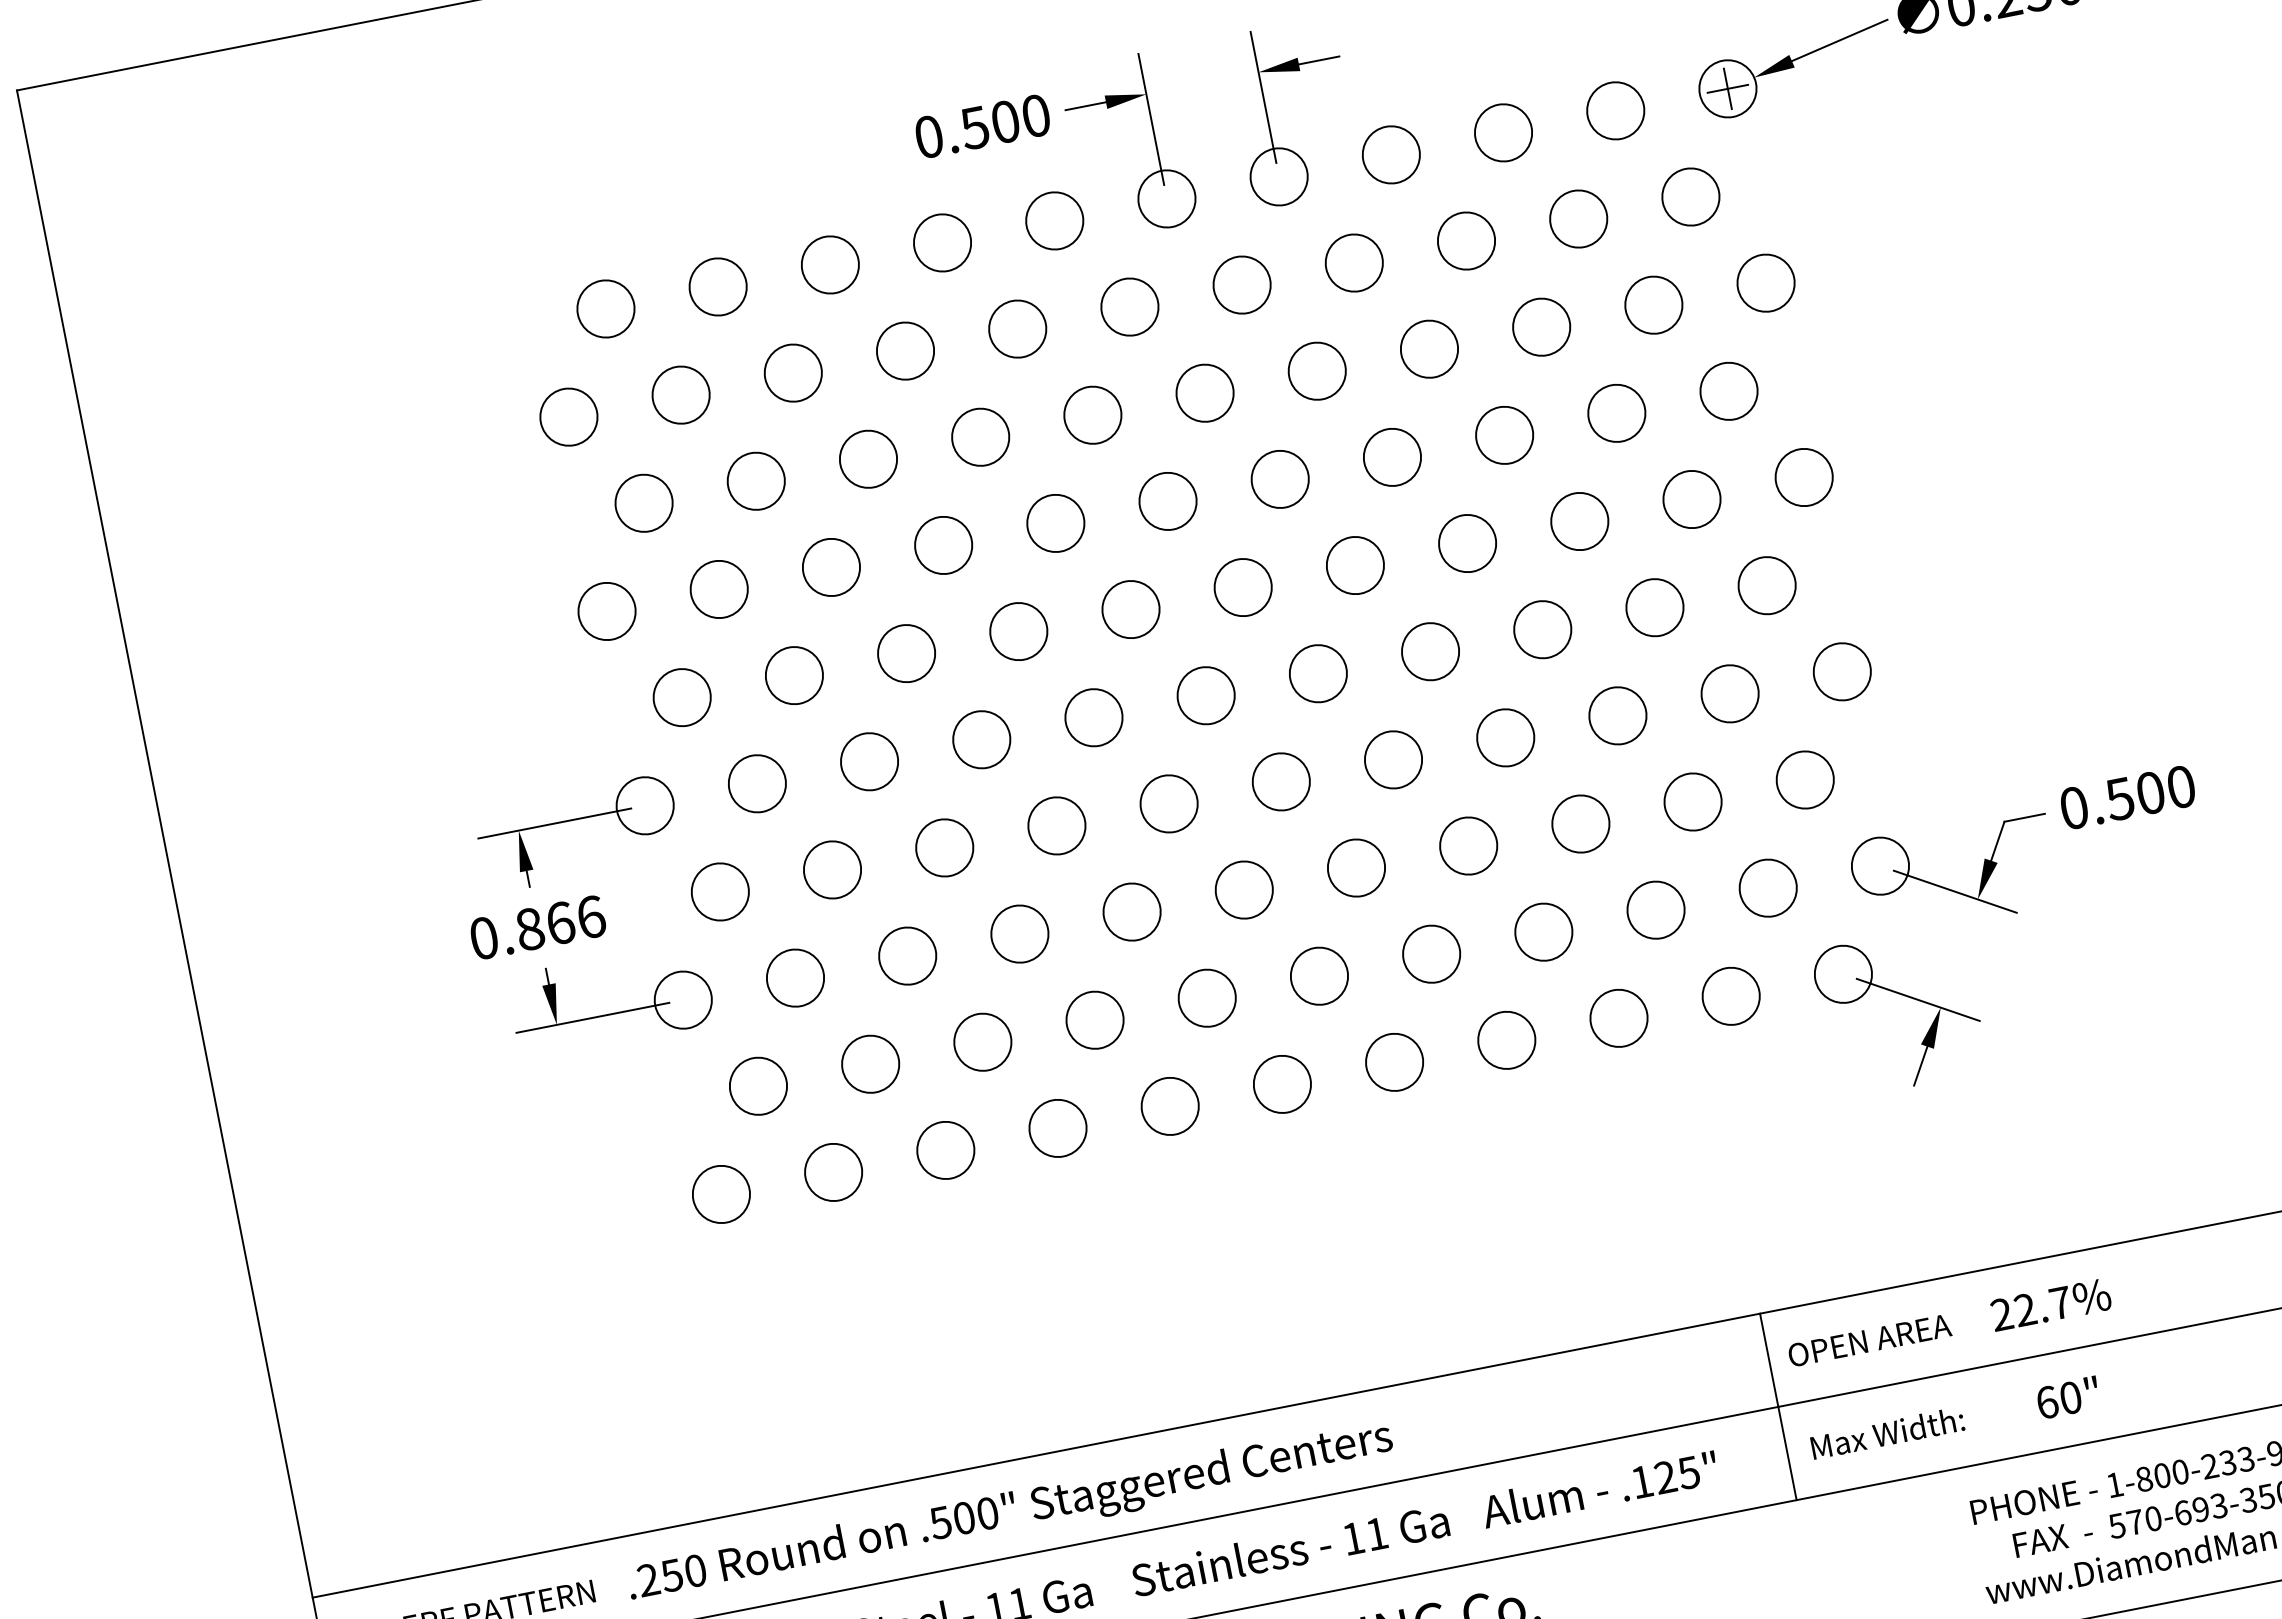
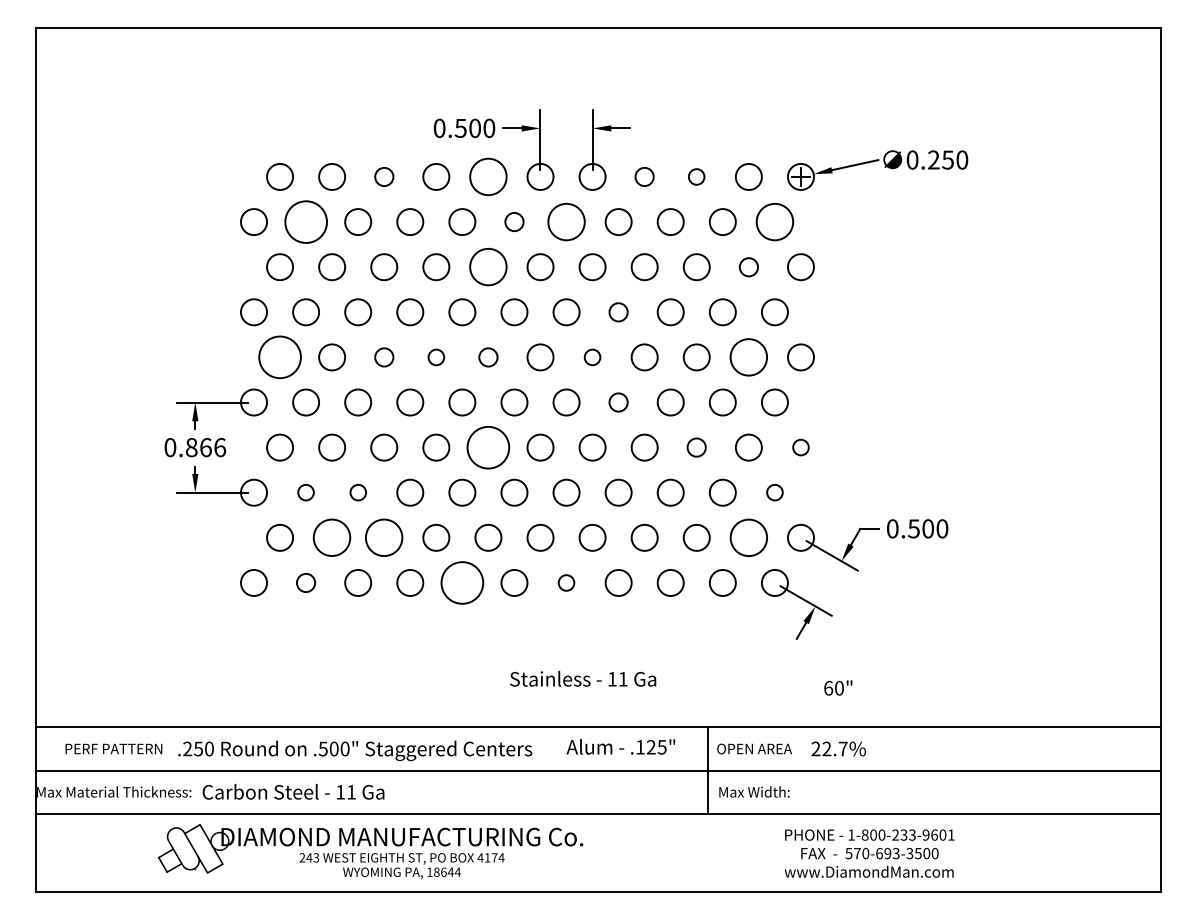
circle: (1502, 131) -> (696, 176), size x0.6
circle: (1390, 153) -> (644, 176), size x0.7
circle: (1690, 198) -> (774, 222), size x1.4
circle: (1054, 219) -> (488, 176), size x1.4
circle: (830, 263) -> (384, 176), size x0.7
circle: (1242, 286) -> (566, 222), size x1.4
circle: (1129, 305) -> (514, 221), size x0.7
circle: (1653, 306) -> (748, 267), size x0.7
circle: (679, 394) -> (305, 221), size x1.6
circle: (1093, 415) -> (488, 267), size x1.4
circle: (1392, 457) -> (618, 312), size x0.7
circle: (1691, 499) -> (748, 357), size x1.4
circle: (1355, 565) -> (592, 357), size x0.6
circle: (1131, 609) -> (488, 357), size x0.7
circle: (1019, 631) -> (436, 357), size x0.6
circle: (1430, 651) -> (618, 402), size x0.7
circle: (907, 653) -> (384, 357), size x0.7
circle: (1841, 671) -> (800, 447), size x0.6
circle: (681, 698) -> (279, 357), size x1.6
circle: (1617, 715) -> (696, 447), size x0.7
circle: (1804, 779) -> (774, 492), size x0.6
circle: (1169, 803) -> (488, 447), size x1.6
circle: (1767, 887) -> (748, 537), size x1.4
circle: (908, 955) -> (358, 492), size x0.6
circle: (794, 977) -> (305, 492), size x0.6
circle: (983, 1041) -> (384, 537), size x1.4
circle: (1394, 1061) -> (566, 582), size x0.6
circle: (871, 1063) -> (332, 537), size x1.4
circle: (1170, 1105) -> (462, 582), size x1.6
circle: (832, 1171) -> (305, 582), size x0.7
text: (2068, 1396) -> (838, 687), moved
text: (1598, 1488) -> (620, 746), moved
text: (1290, 1549) -> (583, 678), moved

